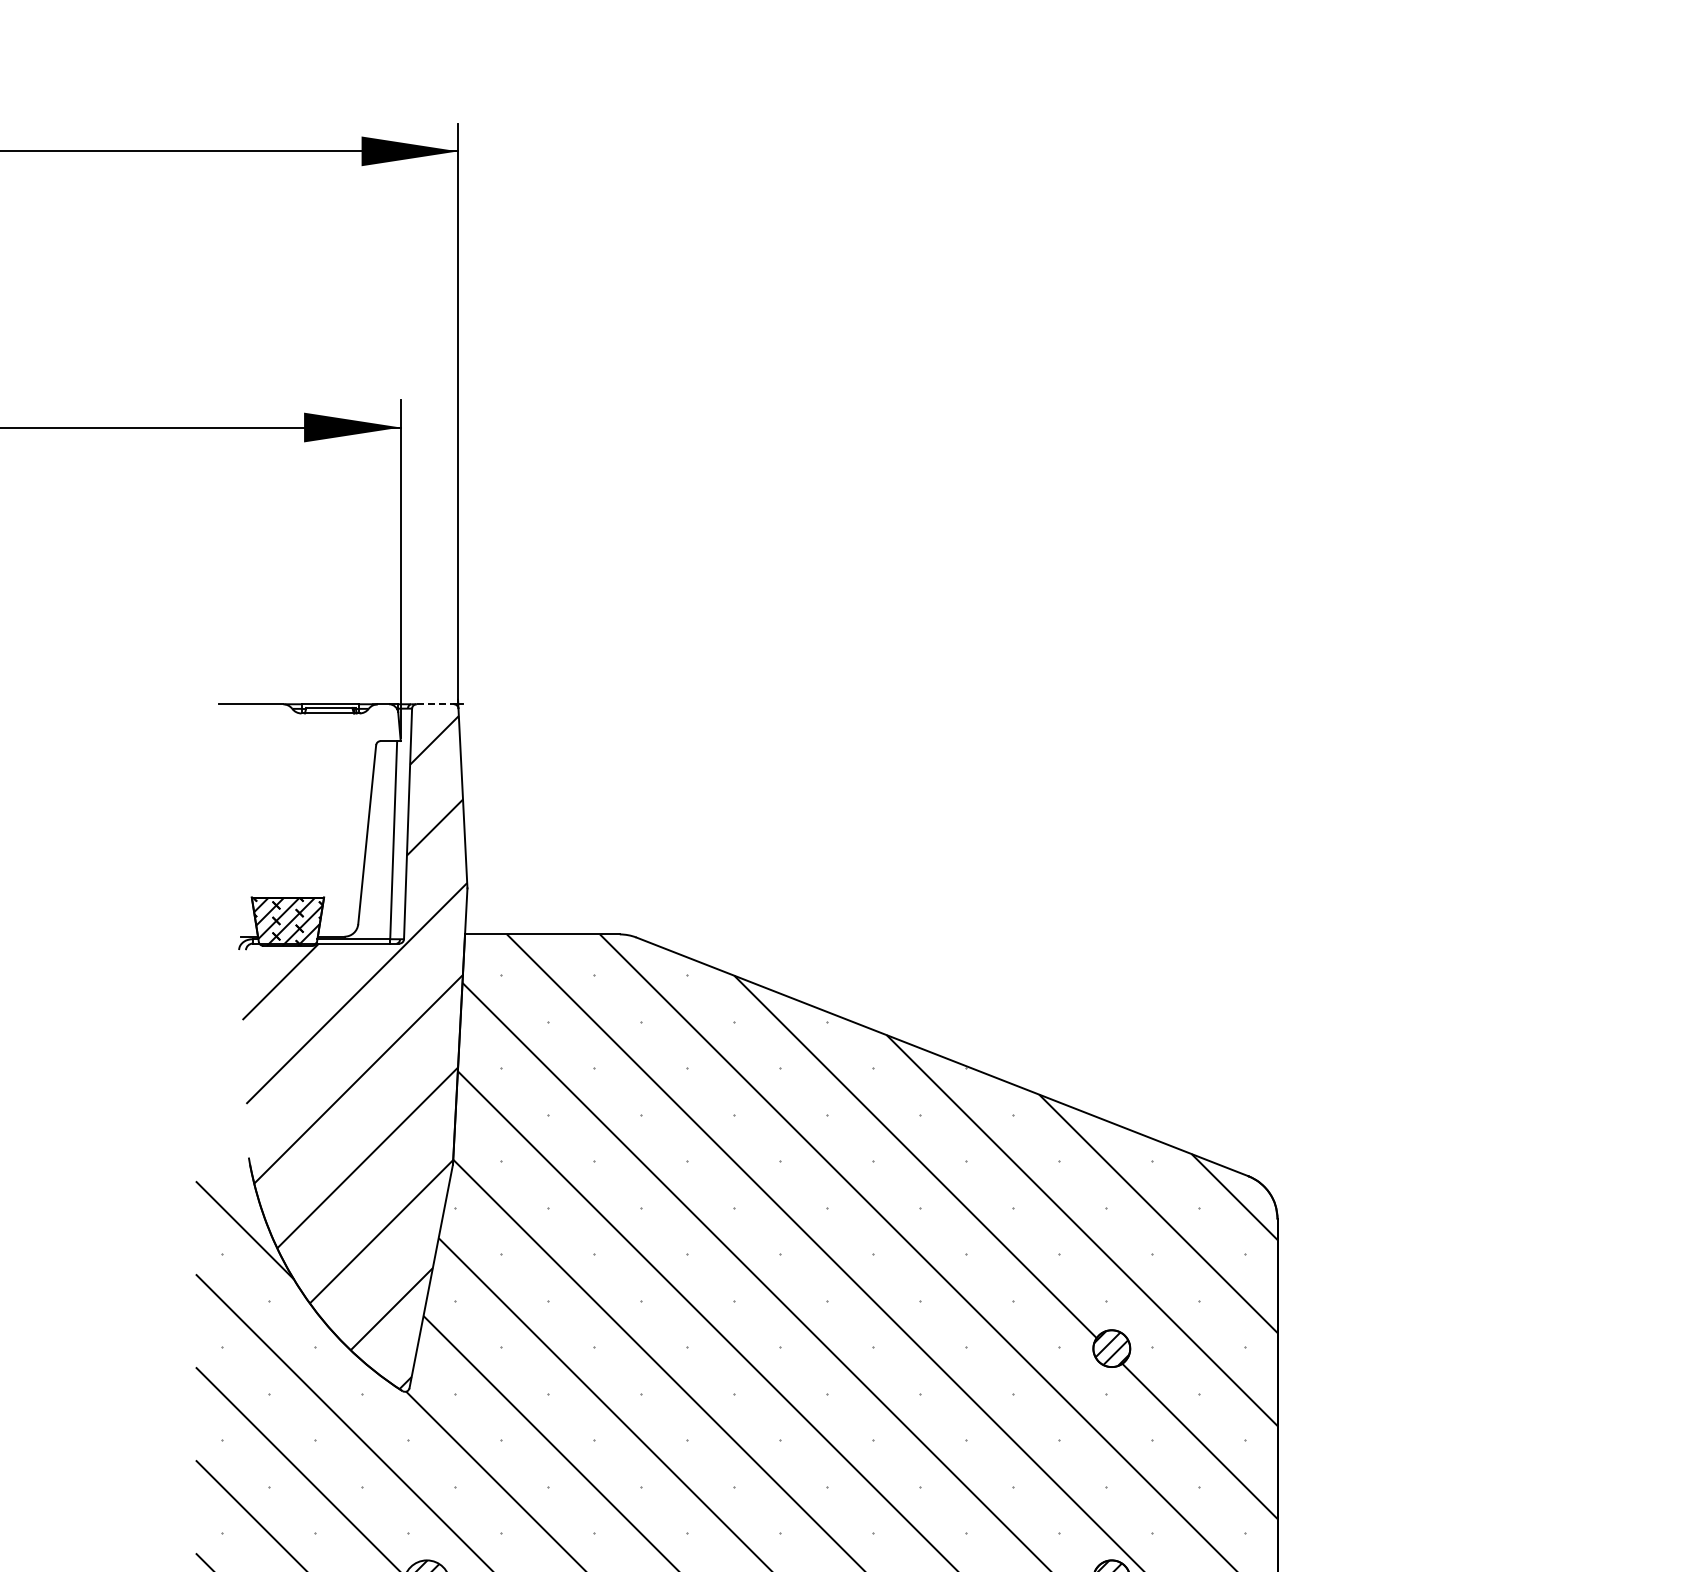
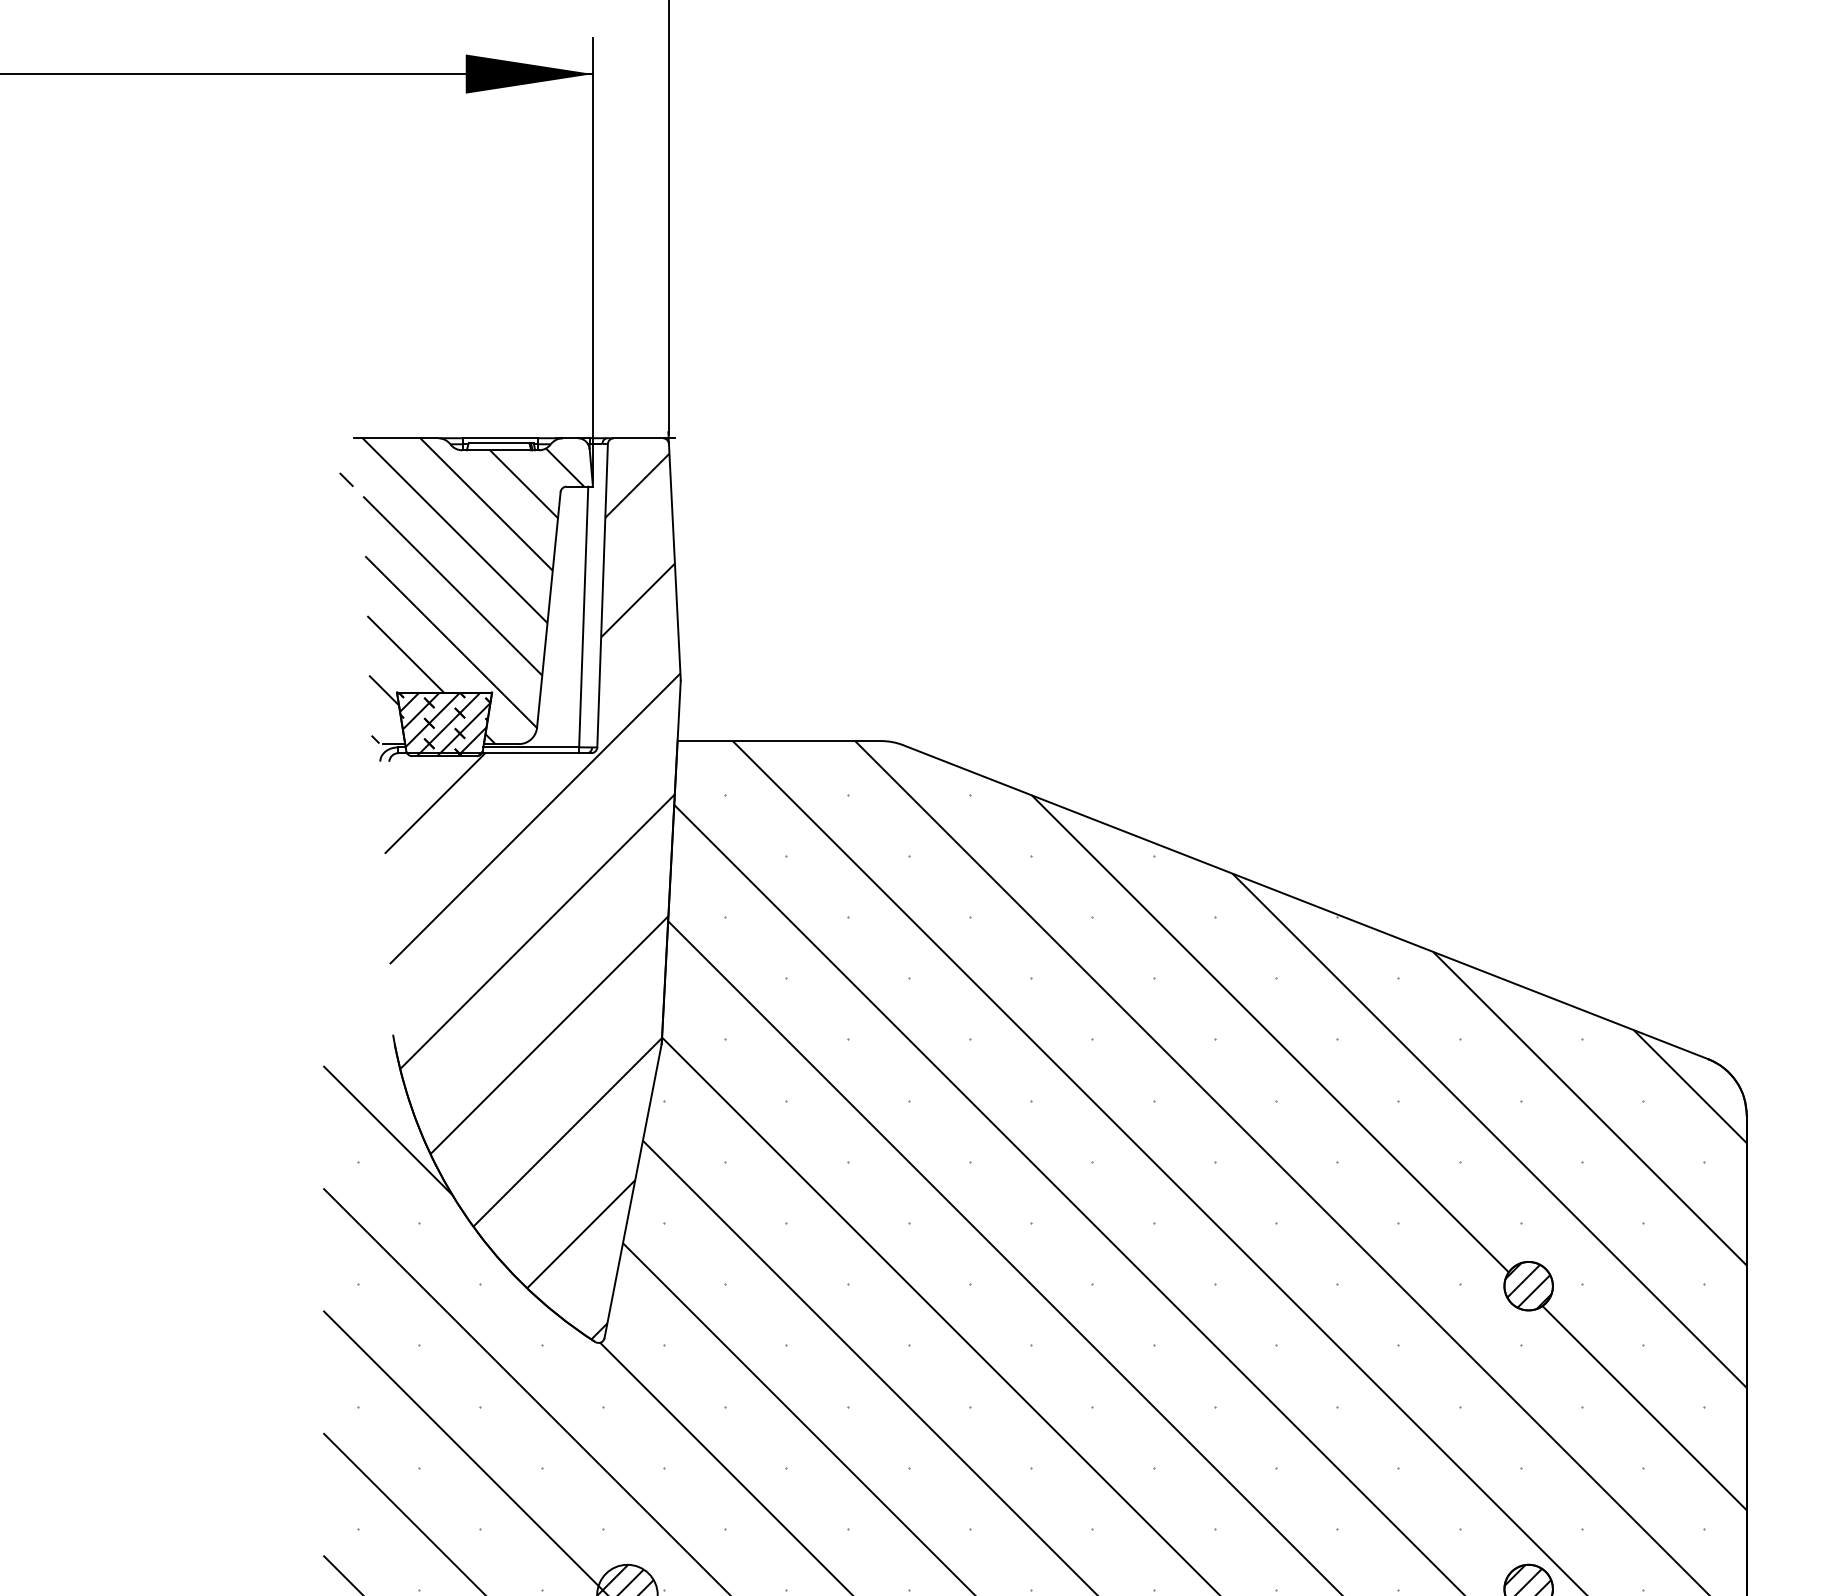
line: (435, 704) -> (638, 438), dashed -> solid
hatch: (301, 820) -> (462, 591), added

